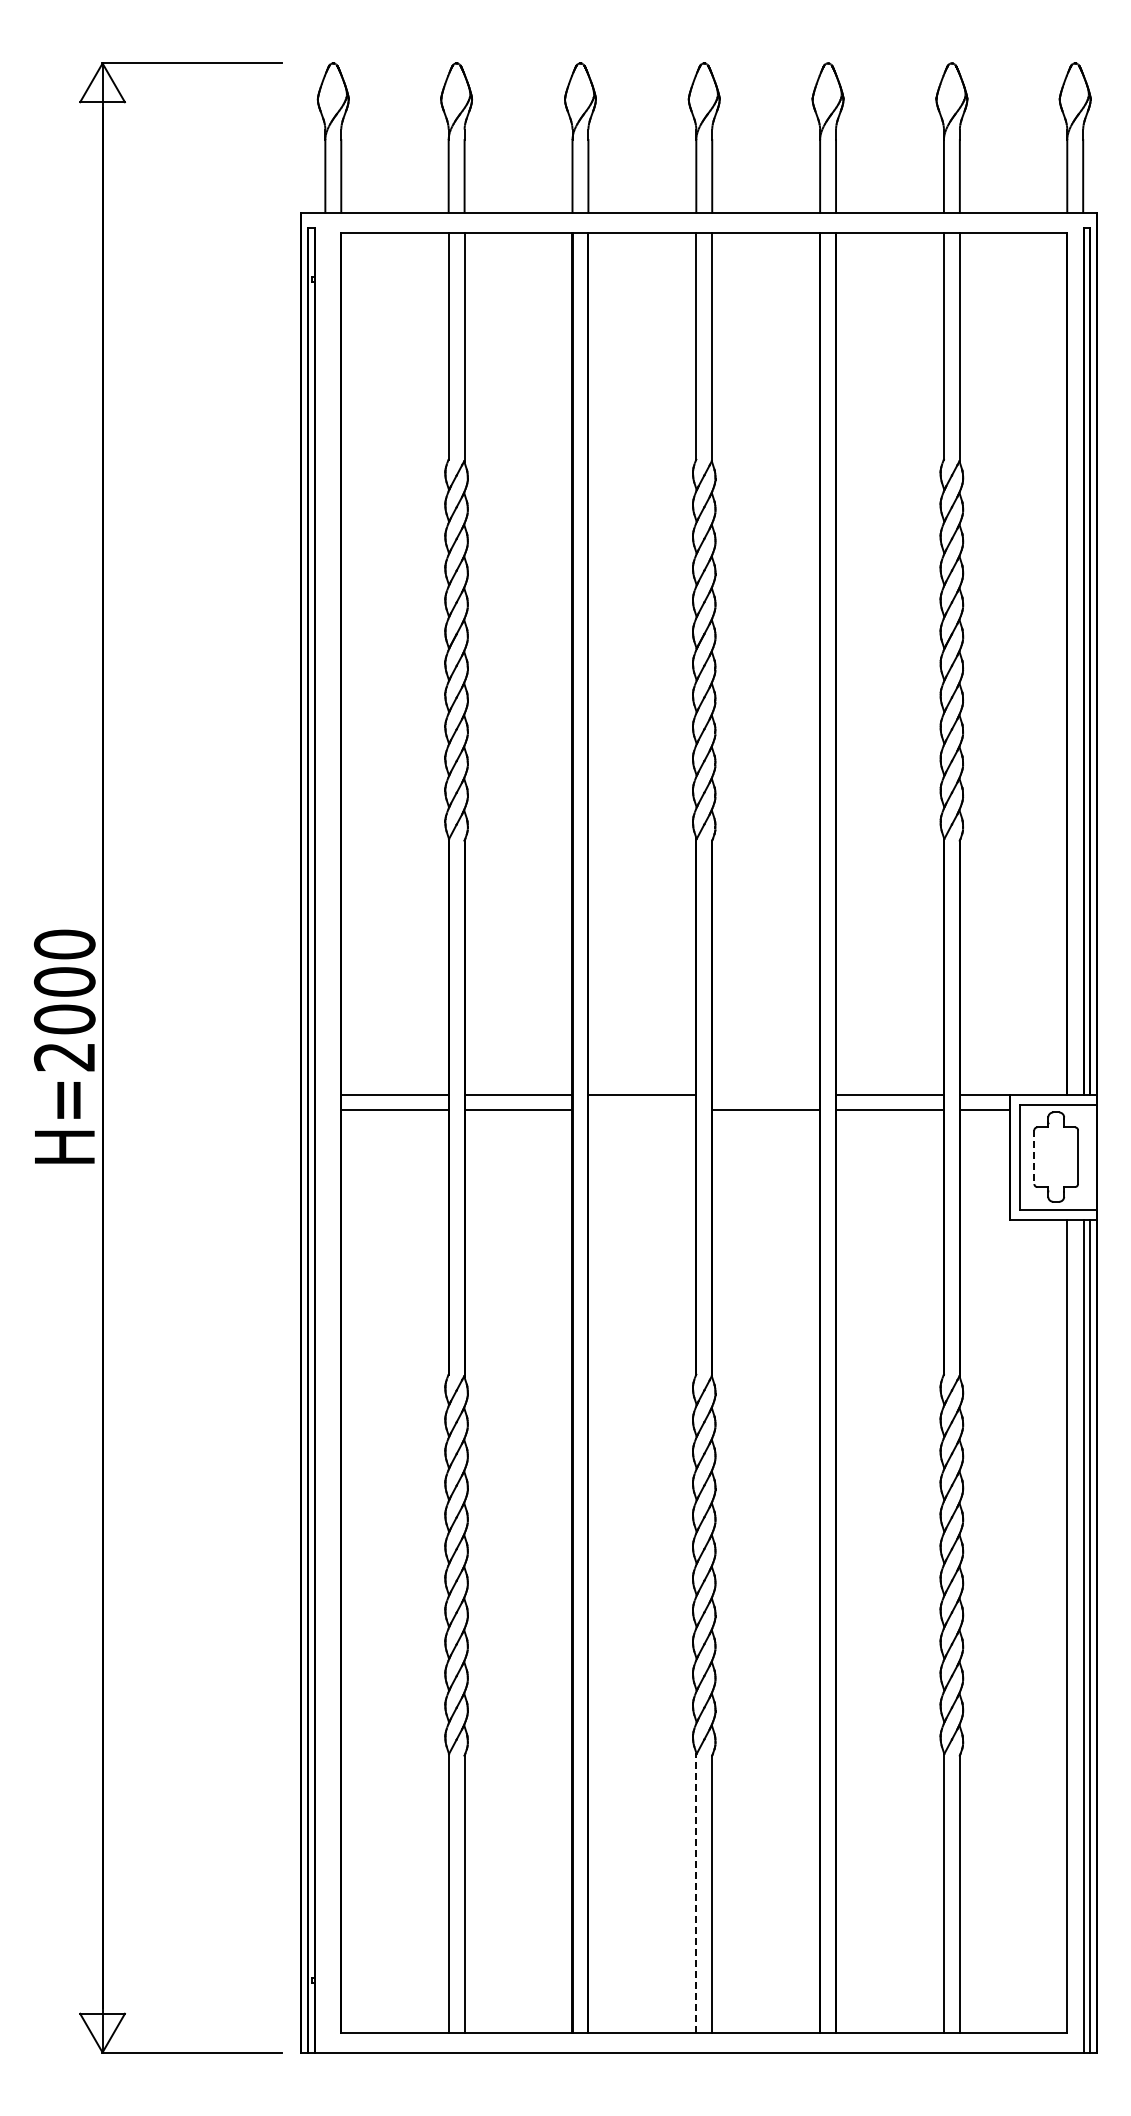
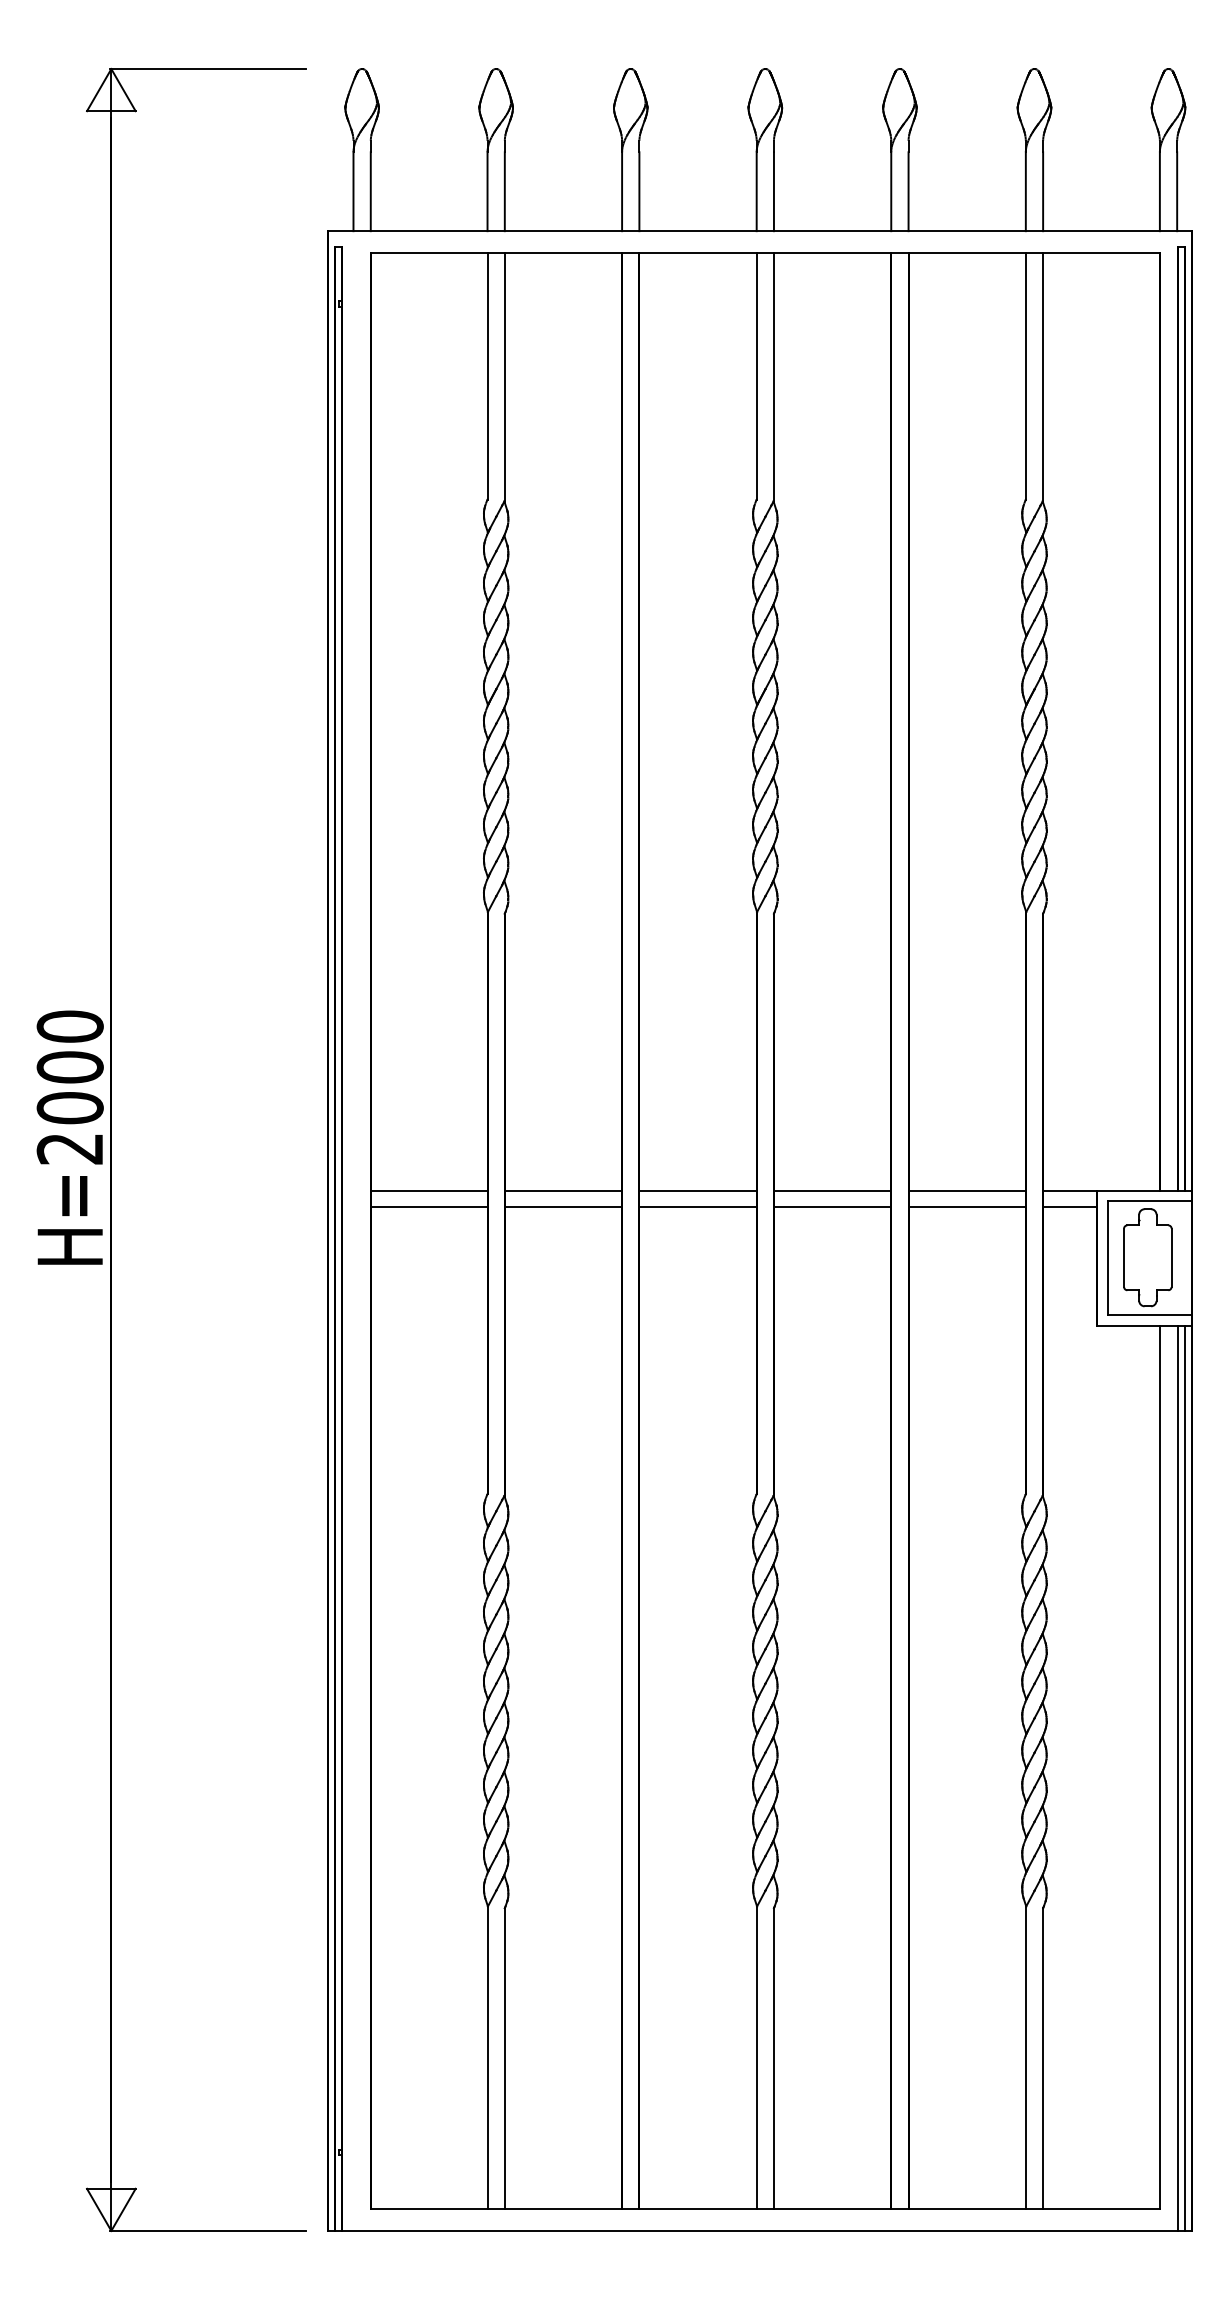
line: (766, 1095) -> (832, 1190), added
line: (642, 1110) -> (698, 1207), added
line: (1034, 1157) -> (1124, 1258), dashed -> solid
line: (696, 1892) -> (756, 2057), dashed -> solid

